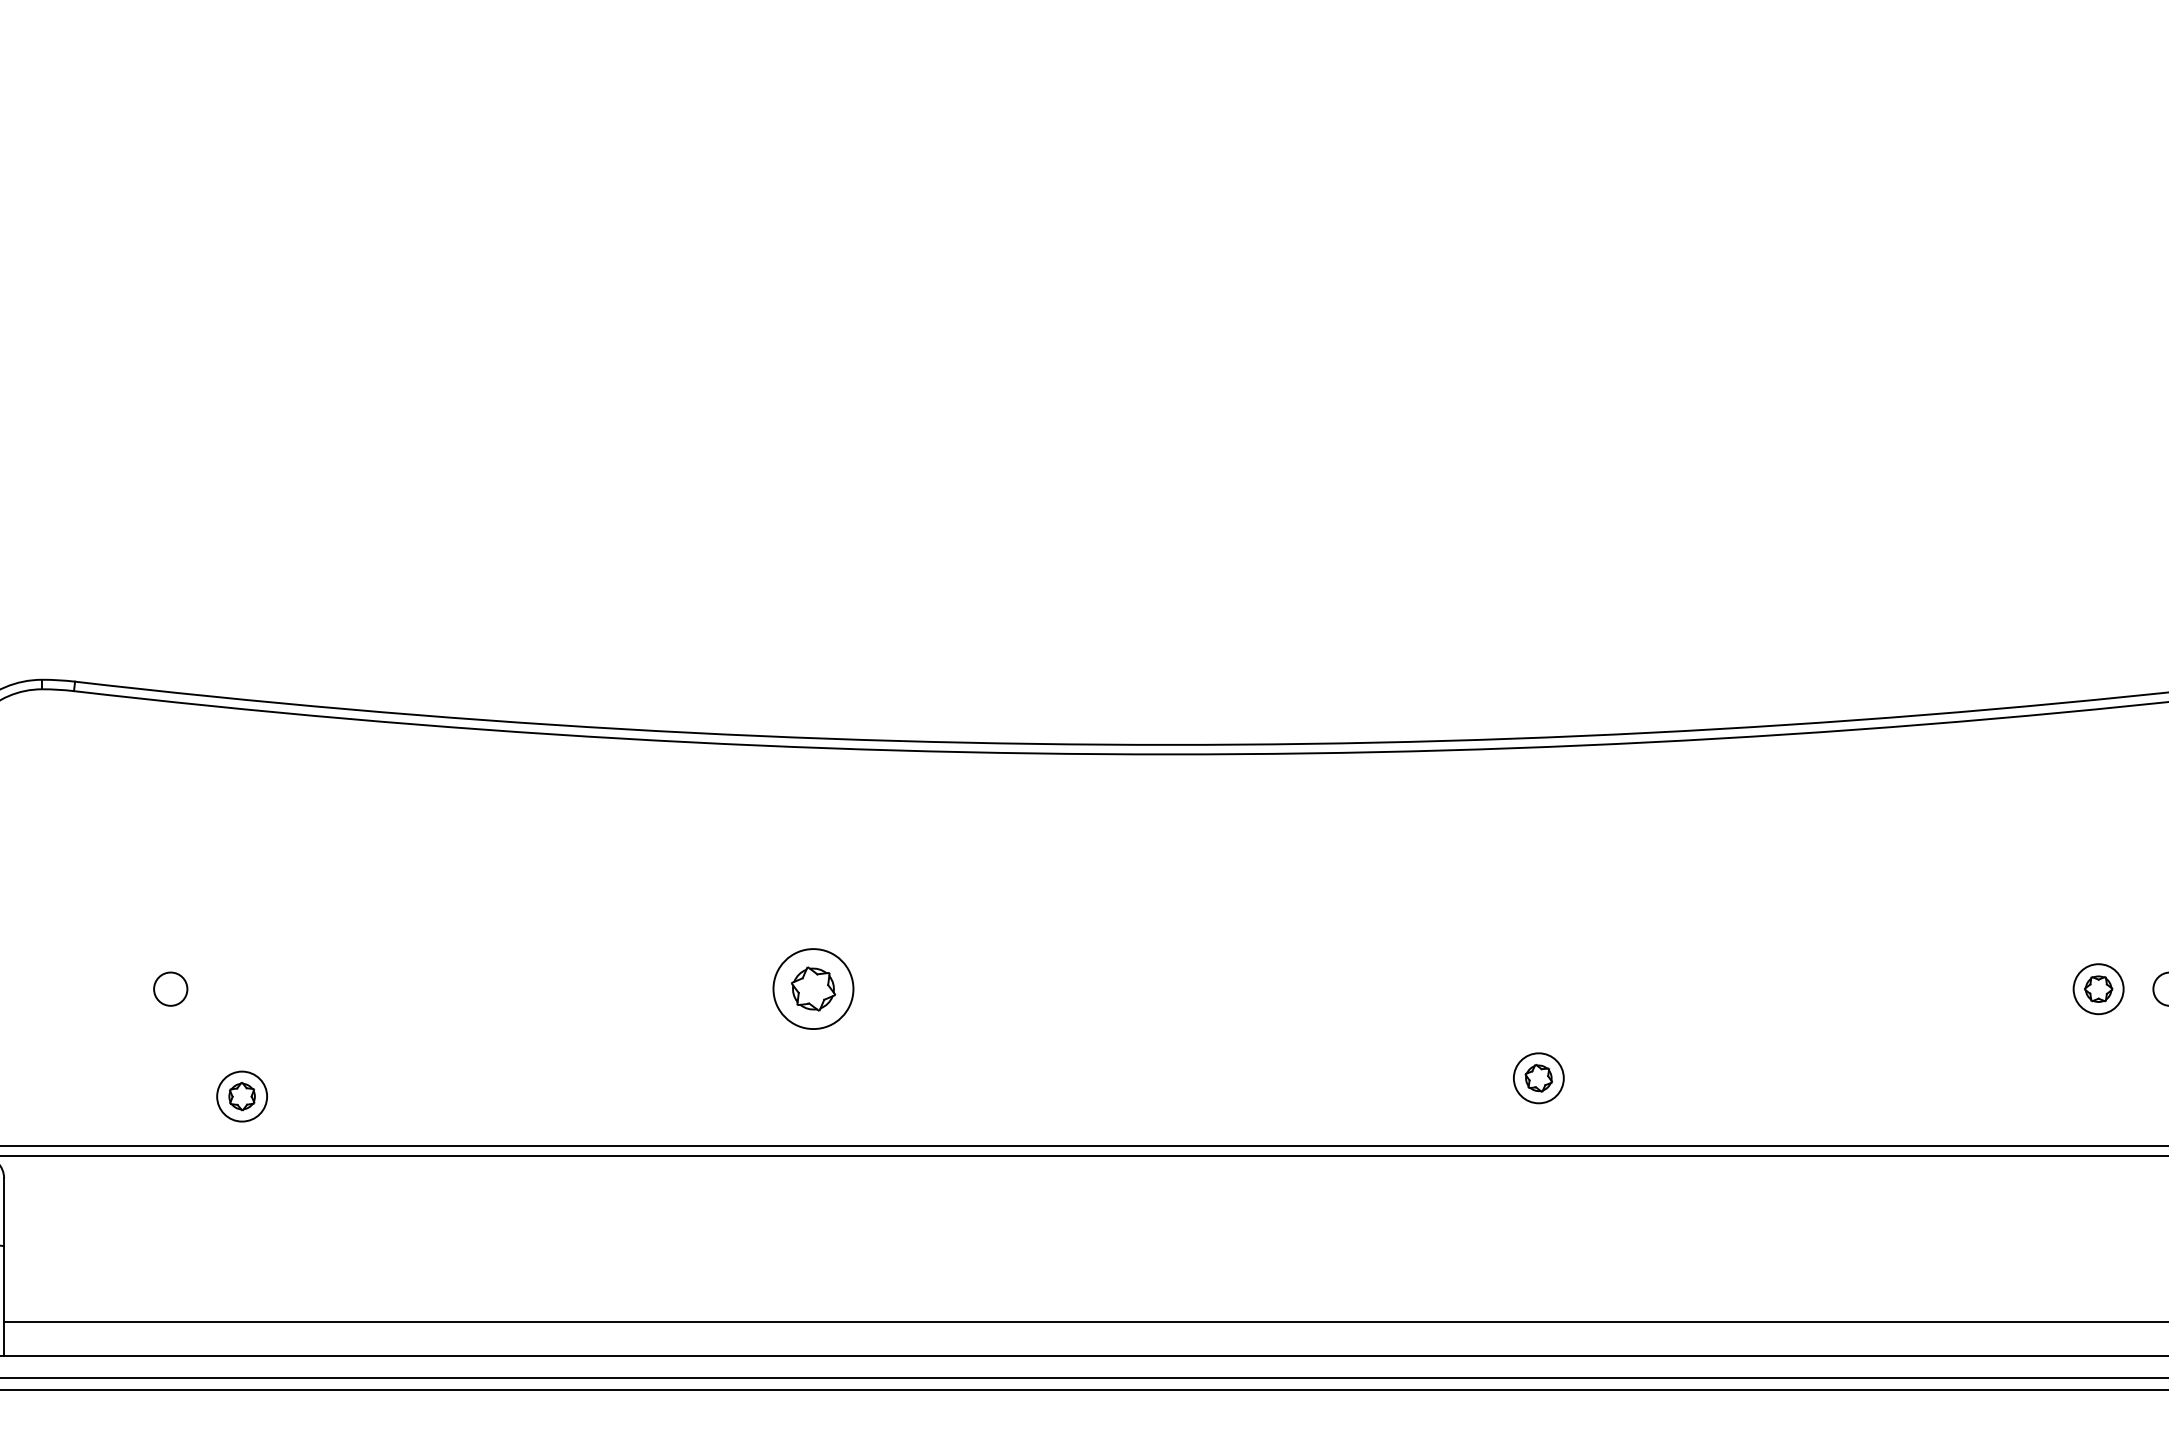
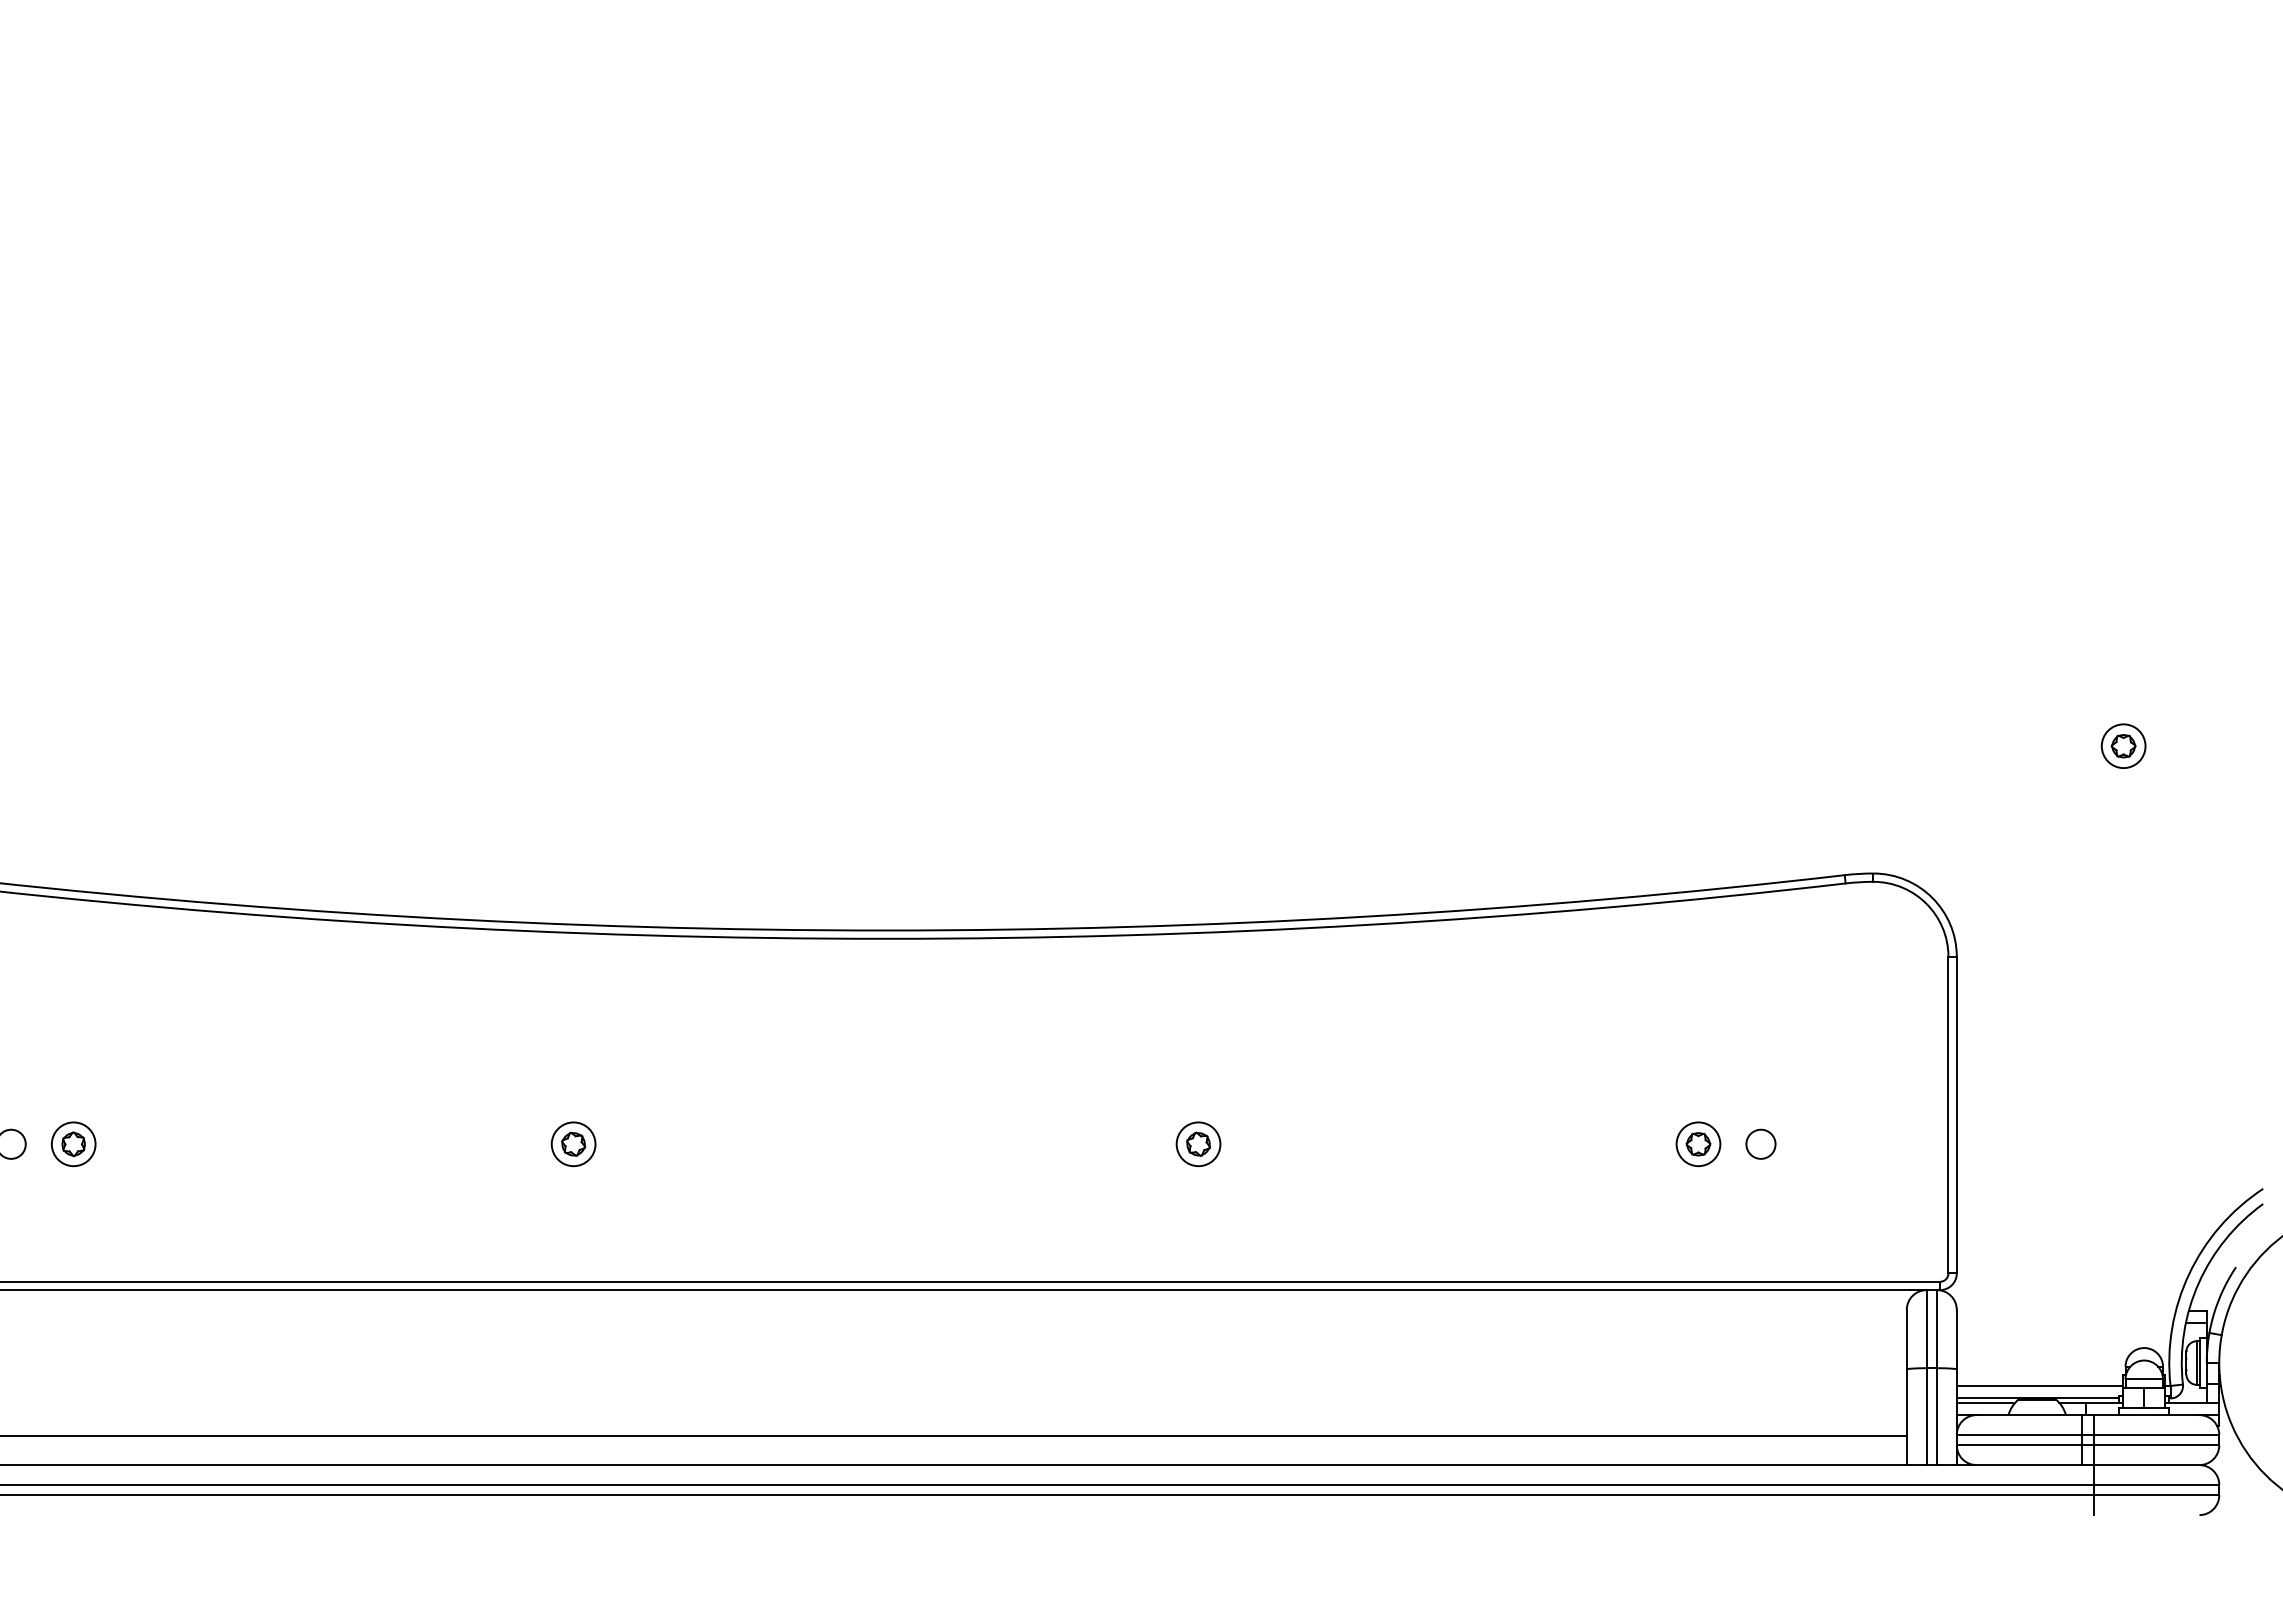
part: (813, 989) -> (573, 1144), size x0.62
part: (1538, 1078) -> (1198, 1144), moved
part: (241, 1096) -> (73, 1144), moved

